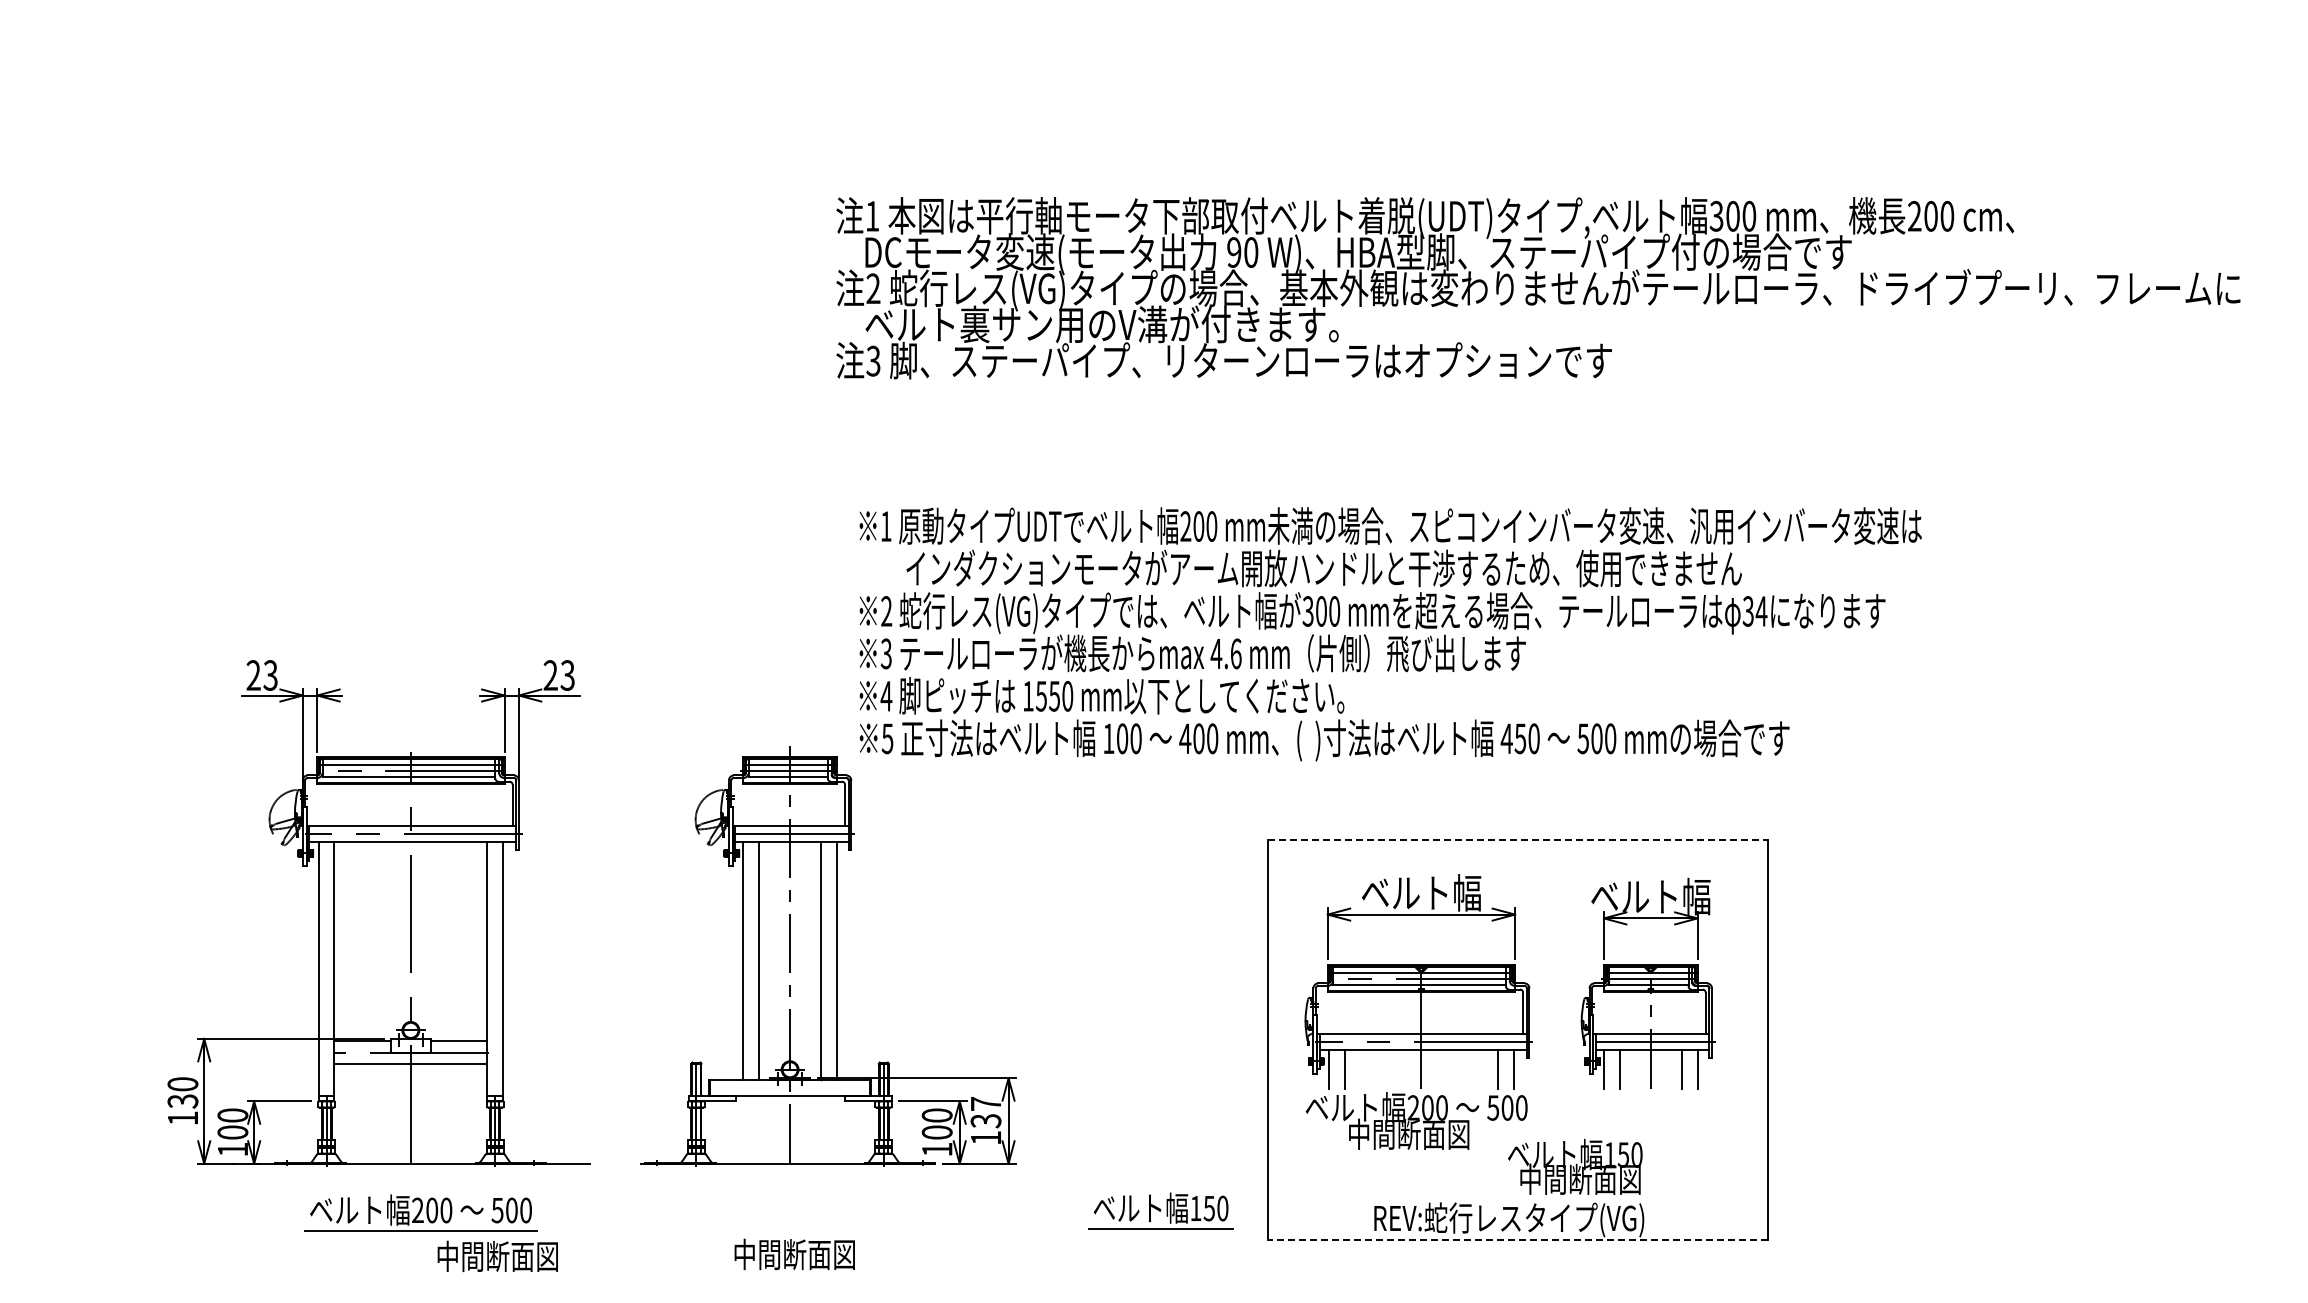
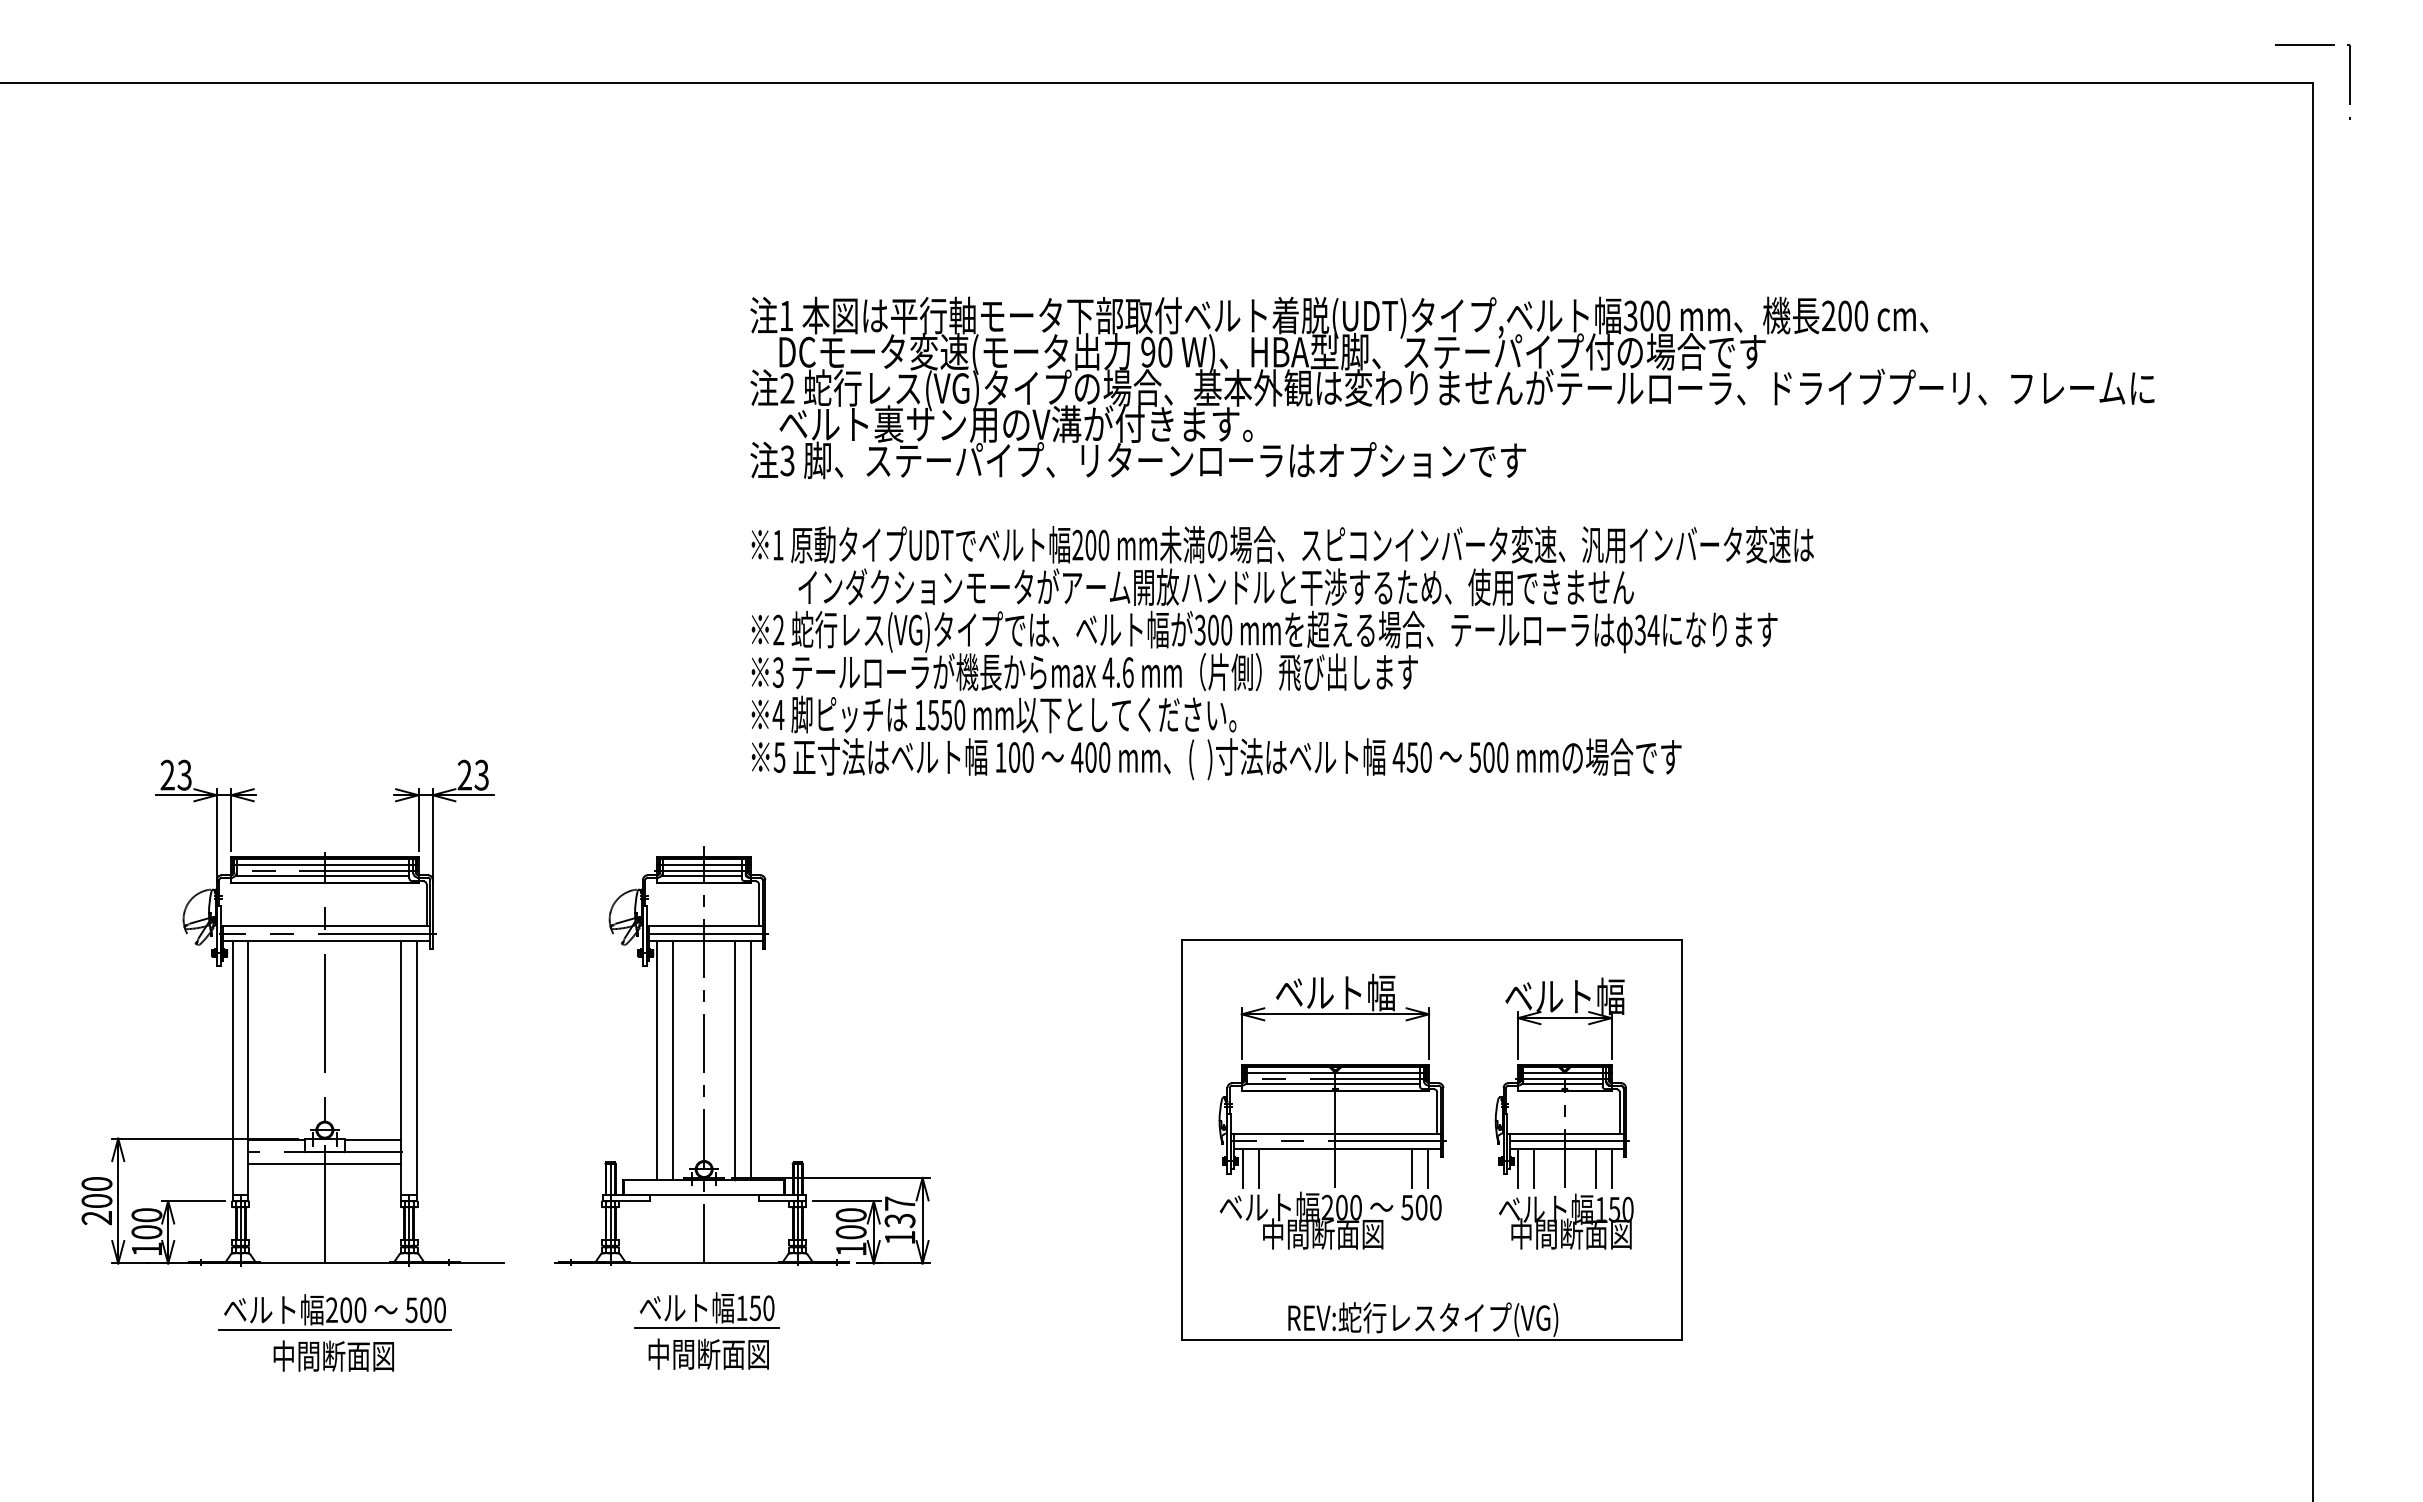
text: (1390, 634) -> (1282, 653), moved
line: (1517, 840) -> (1431, 940), dashed -> solid
text: (182, 1109) -> (96, 1209), 130 -> 200
text: (1575, 1166) -> (1566, 1221), moved
part: (1160, 1210) -> (706, 1310), moved
line: (1517, 1239) -> (1431, 1339), dashed -> solid
text: (497, 1255) -> (333, 1355), moved

